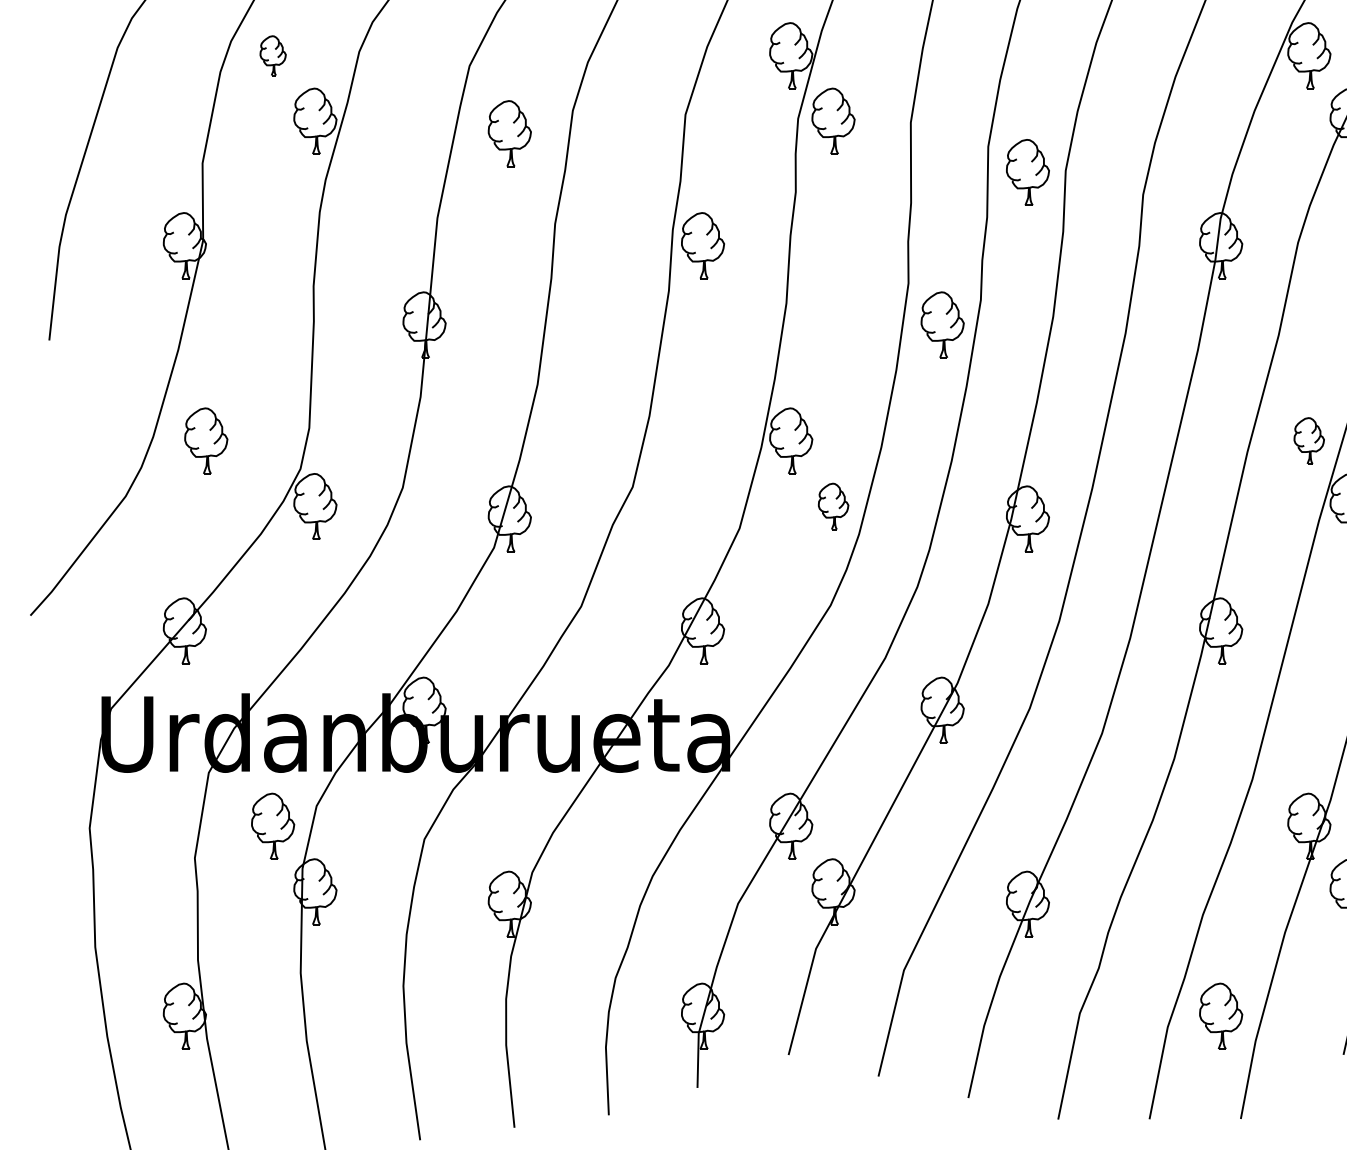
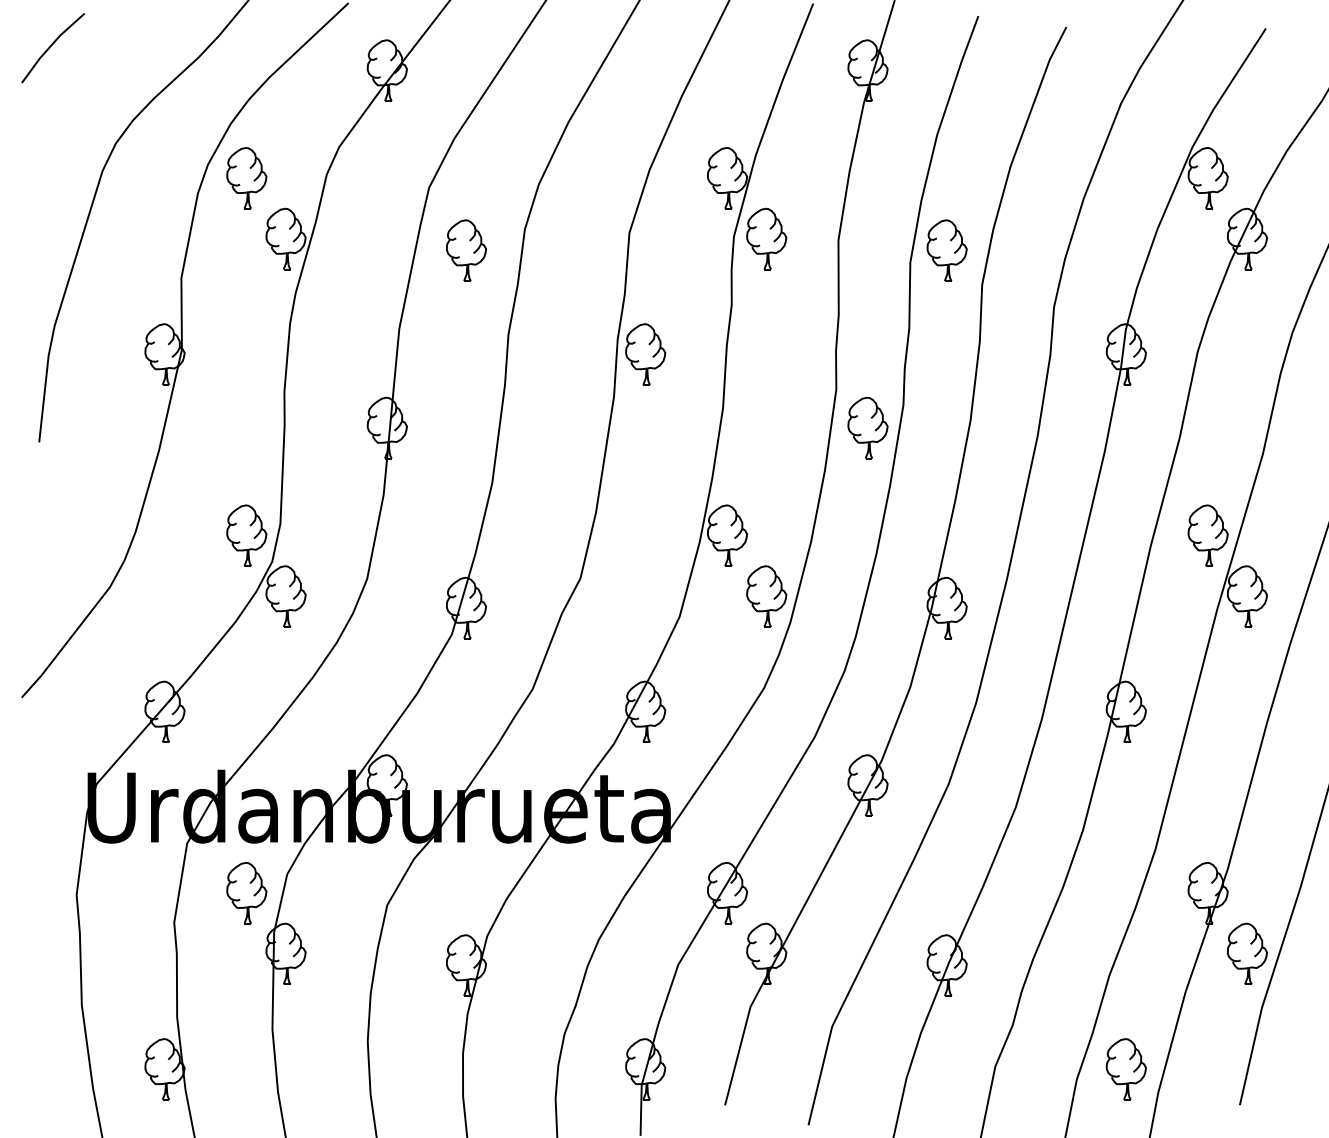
part: (272, 55) -> (246, 178), size x1.67
part: (1027, 172) -> (946, 250), moved
part: (205, 440) -> (246, 535), moved
part: (1308, 440) -> (1207, 535), size x1.43
part: (833, 506) -> (766, 596), size x1.43

